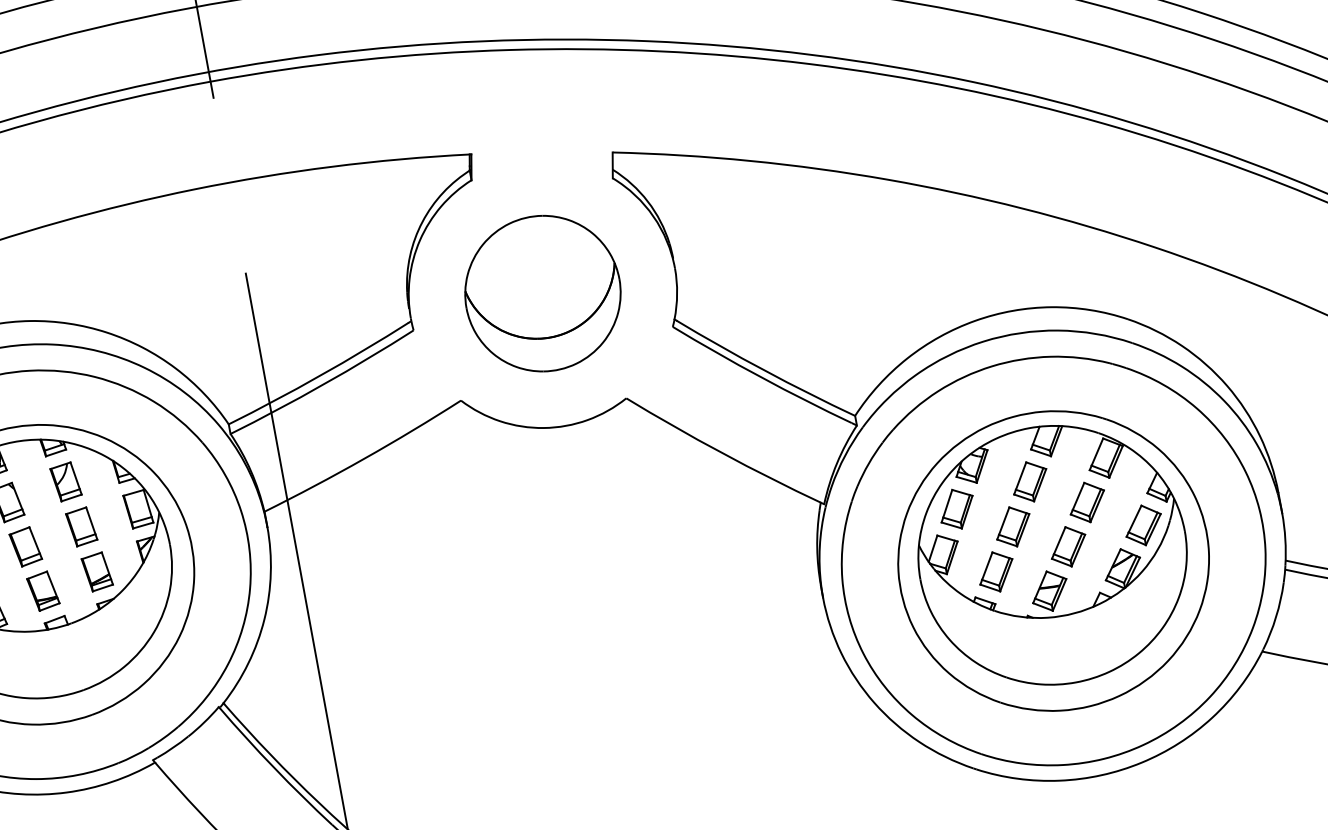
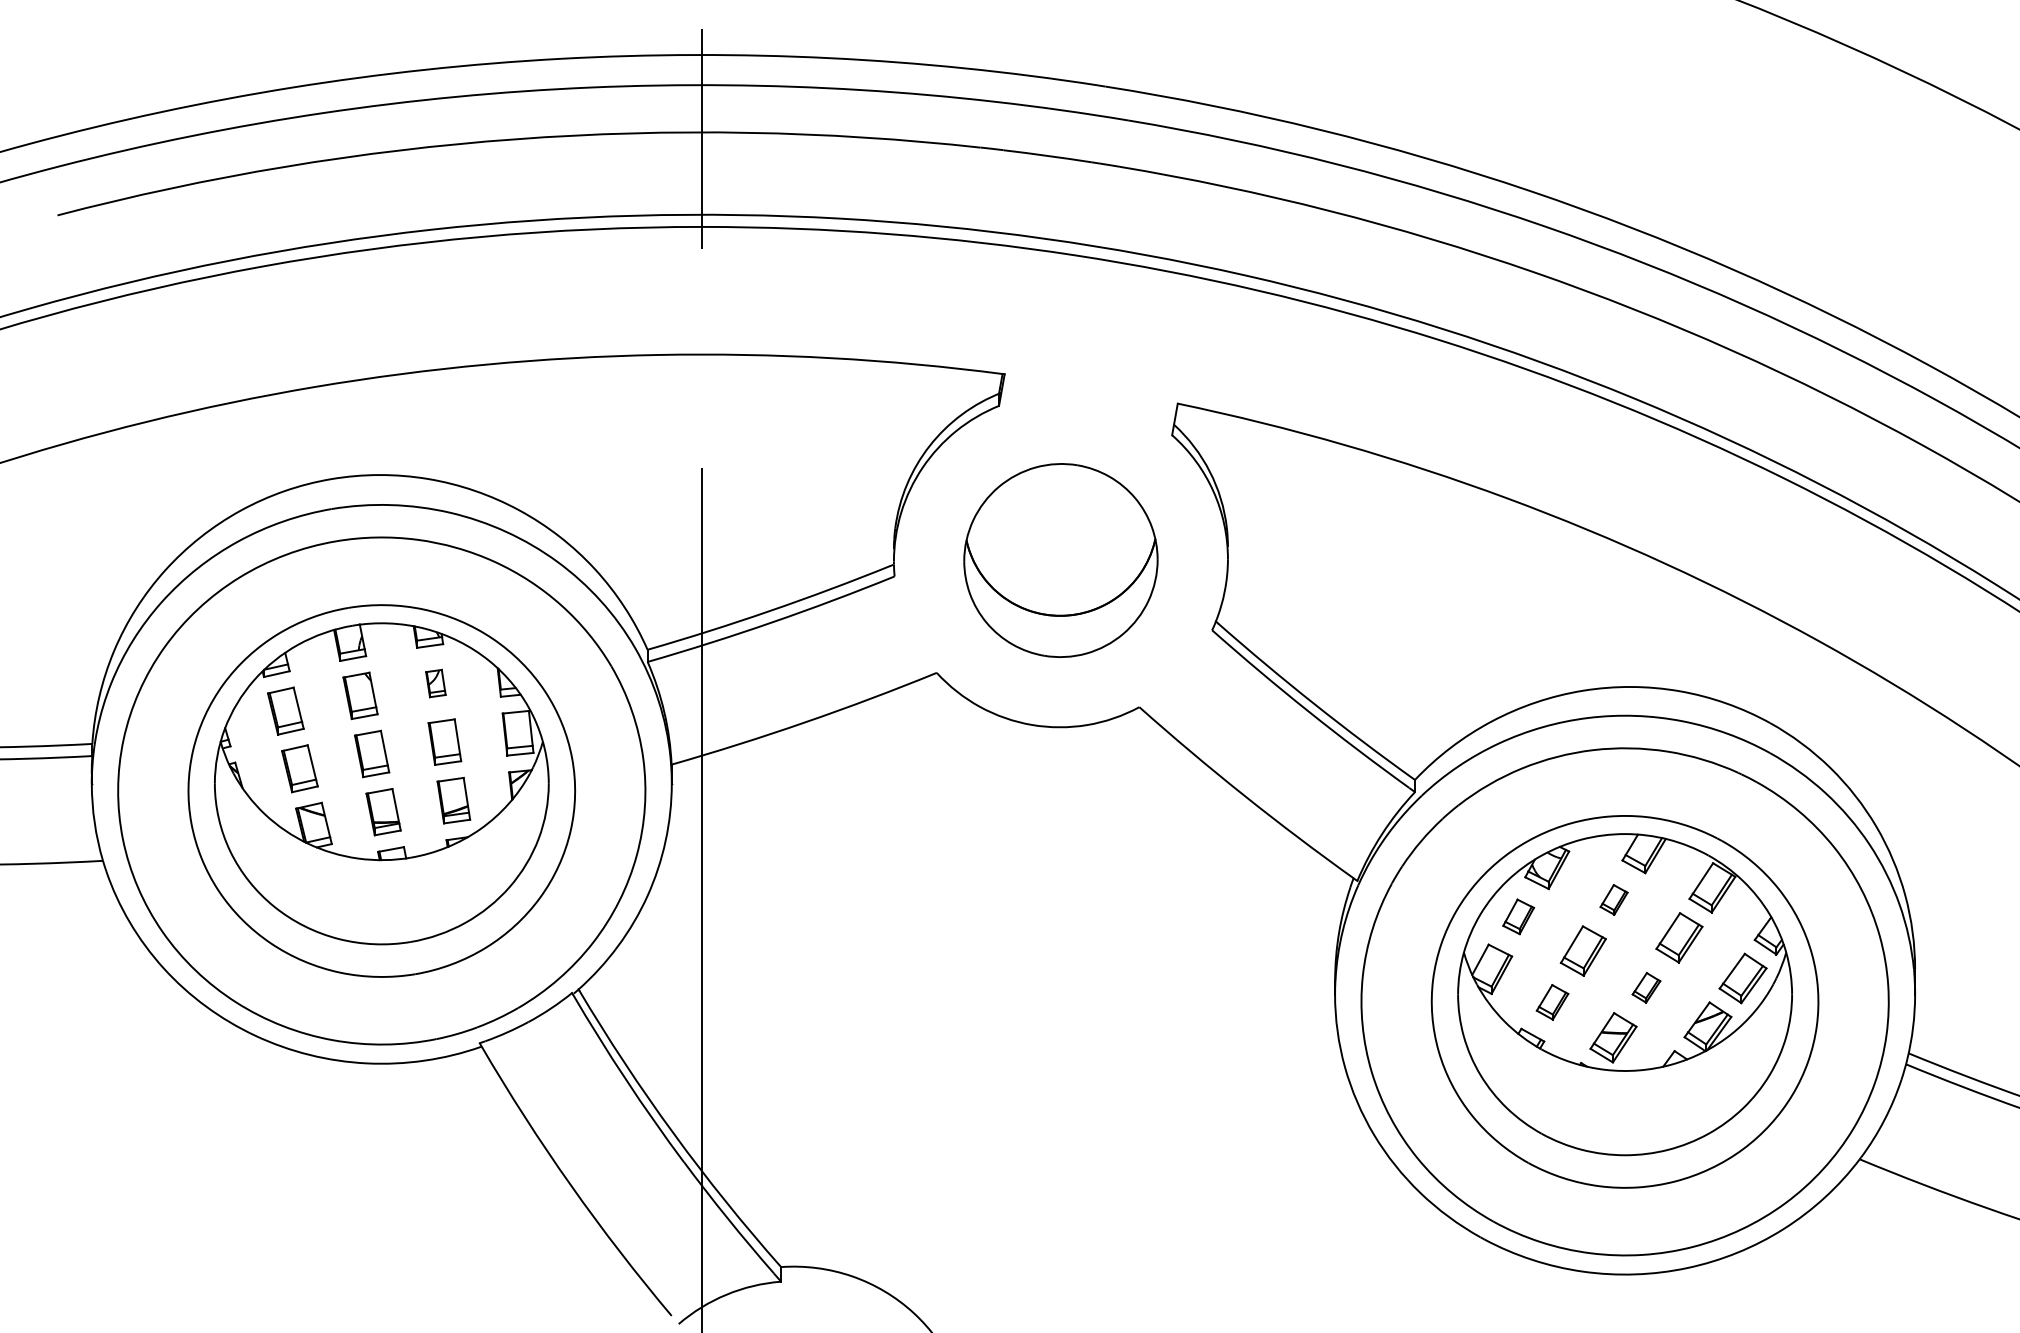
part: (65, 481) -> (435, 683), size x0.6
part: (1029, 481) -> (1613, 899), size x0.6
part: (956, 508) -> (1518, 916), size x0.7
part: (1068, 546) -> (1646, 987), size x0.6
part: (996, 572) -> (1552, 1002), size x0.7

